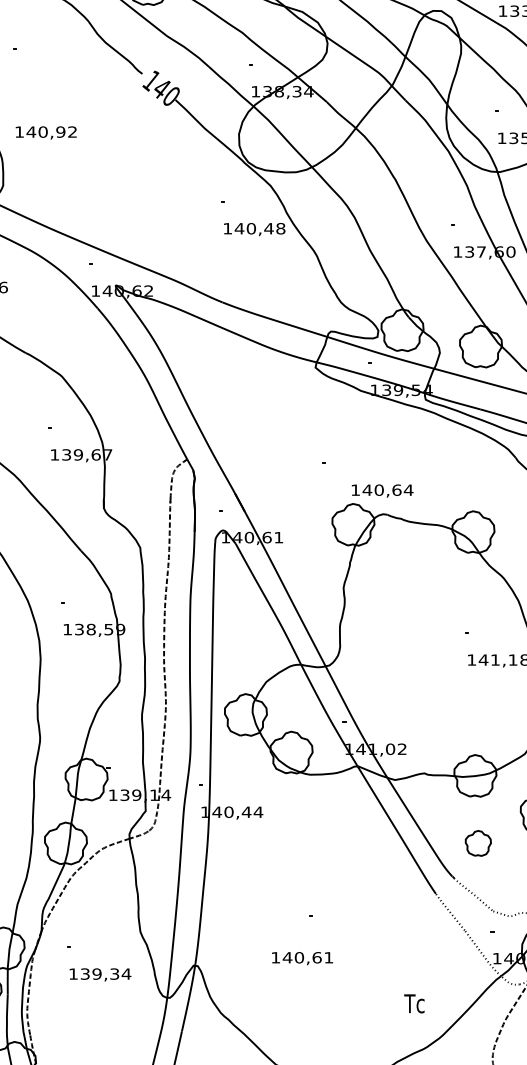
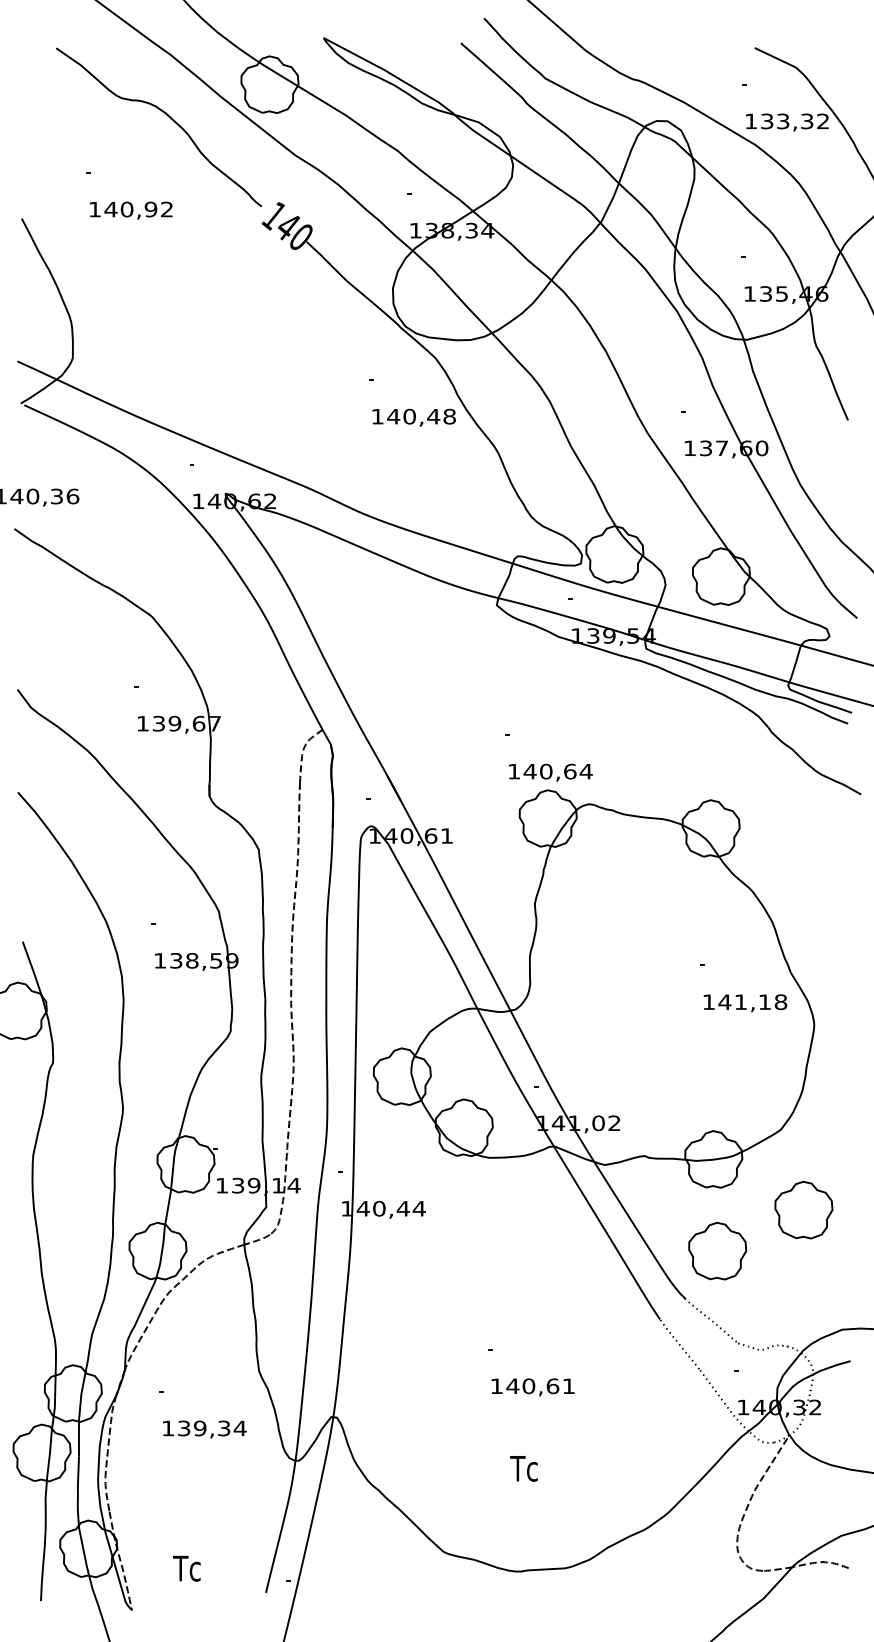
text: (45, 132) -> (130, 210), moved
text: (382, 490) -> (550, 772), moved
part: (478, 842) -> (717, 1250), size x1.67
text: (302, 958) -> (532, 1387), moved
text: (414, 1003) -> (523, 1468), moved

